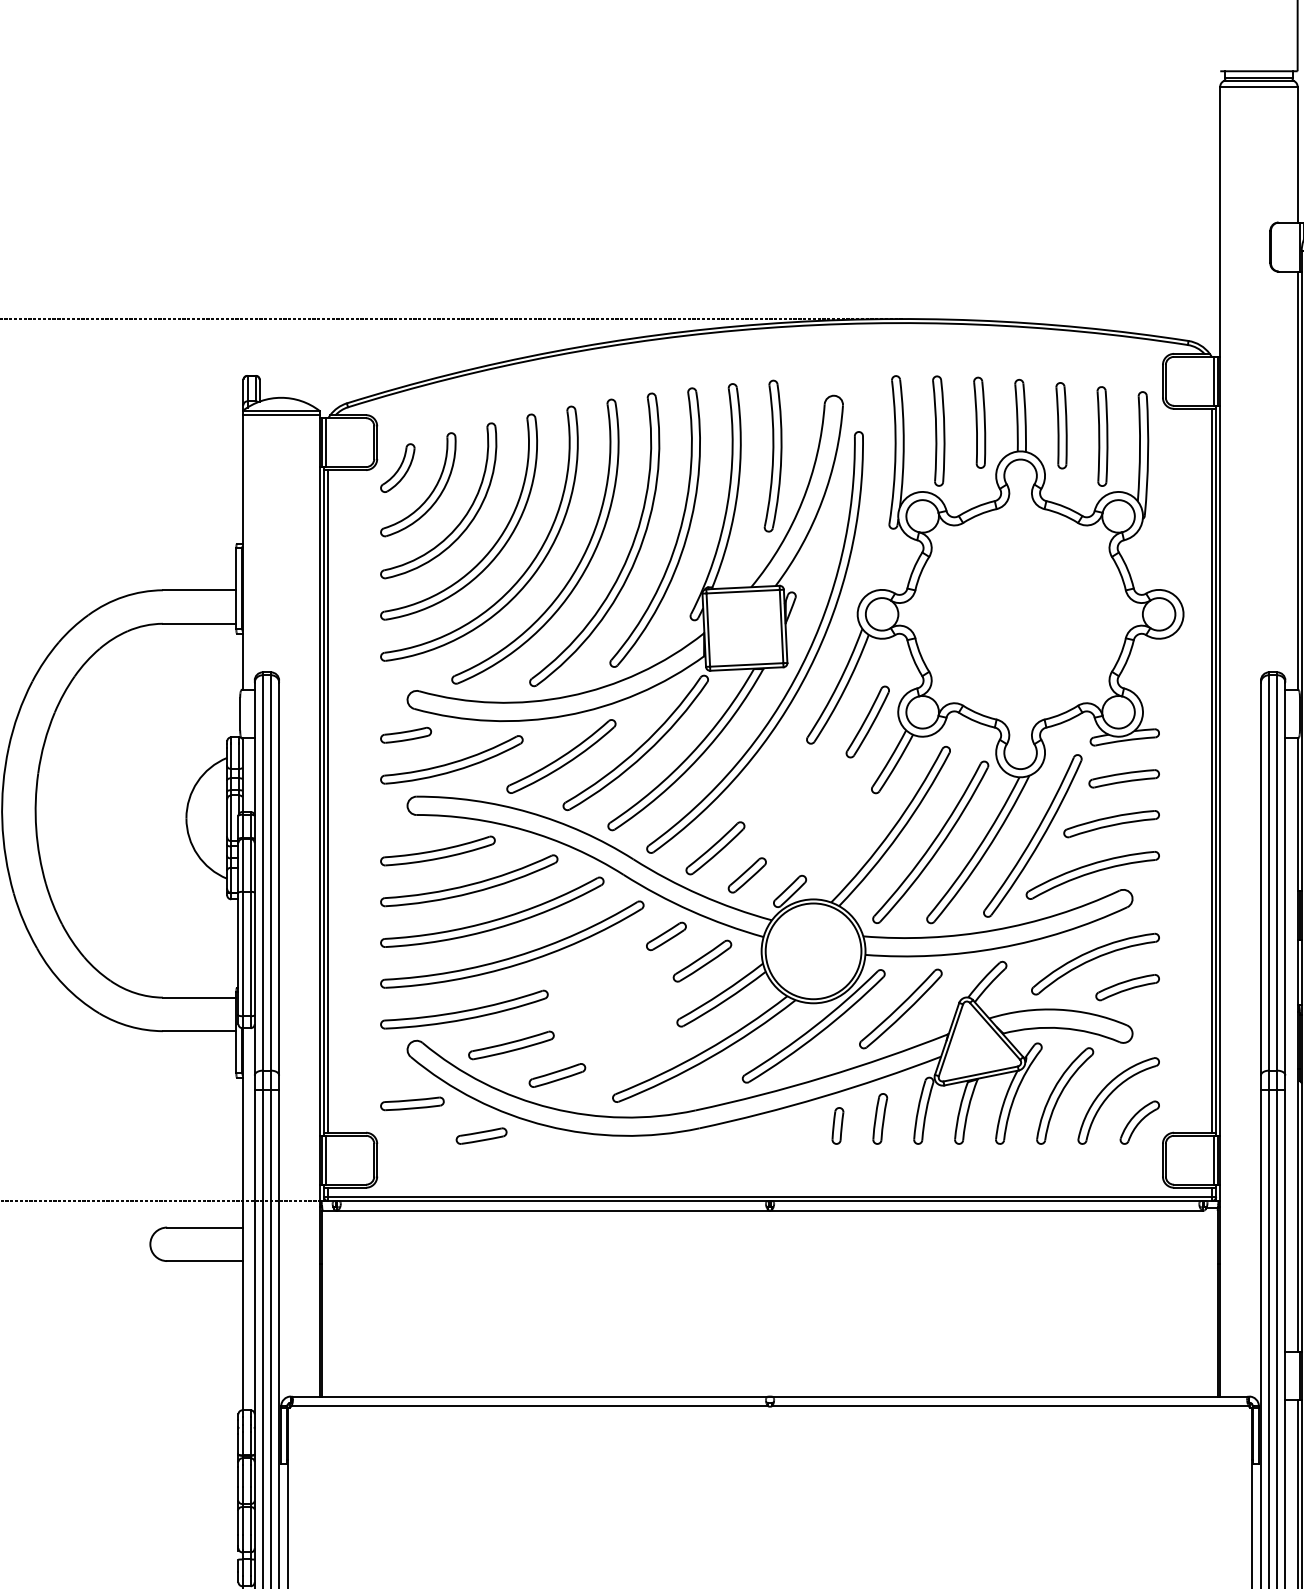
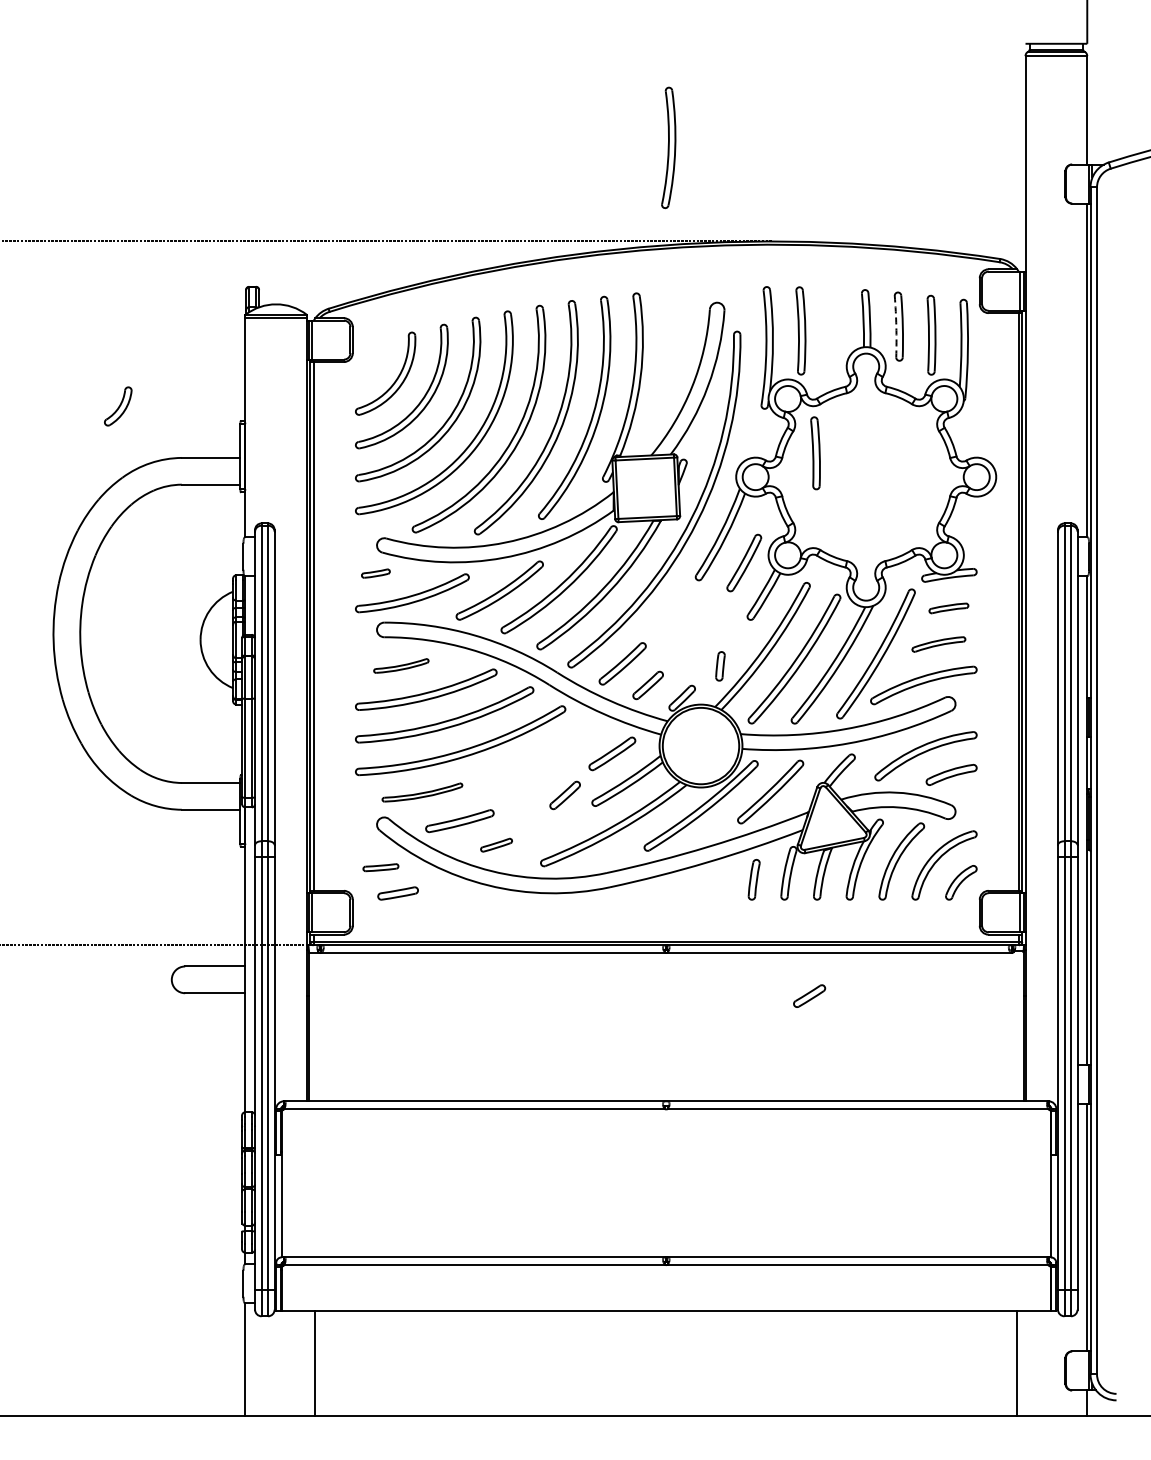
part: (979, 423) -> (815, 453), moved
arc: (1058, 425) -> (896, 326), solid -> dashed
part: (772, 455) -> (668, 147), moved
part: (398, 468) -> (118, 406), moved
part: (405, 735) -> (375, 573), size x0.7
part: (1123, 778) -> (948, 608), size x0.7
part: (1111, 824) -> (938, 644), size x0.7
part: (438, 850) -> (401, 665), size x0.6
part: (666, 935) -> (809, 995), moved
part: (464, 1009) -> (422, 792), size x0.6
part: (642, 1013) -> (564, 795), added
part: (557, 1075) -> (496, 845), size x0.7
part: (411, 1103) -> (380, 867), size x0.7
part: (837, 1126) -> (720, 666), moved
part: (480, 1136) -> (397, 893), moved

